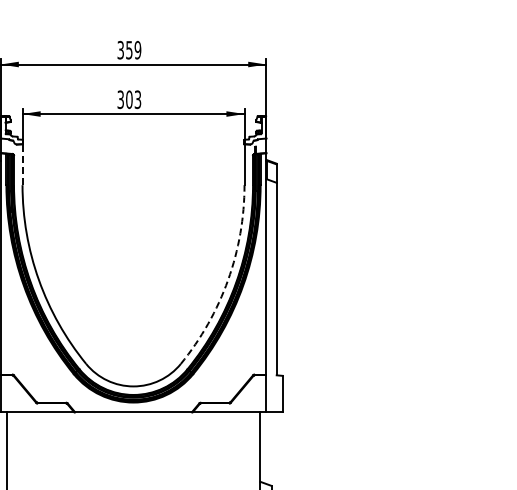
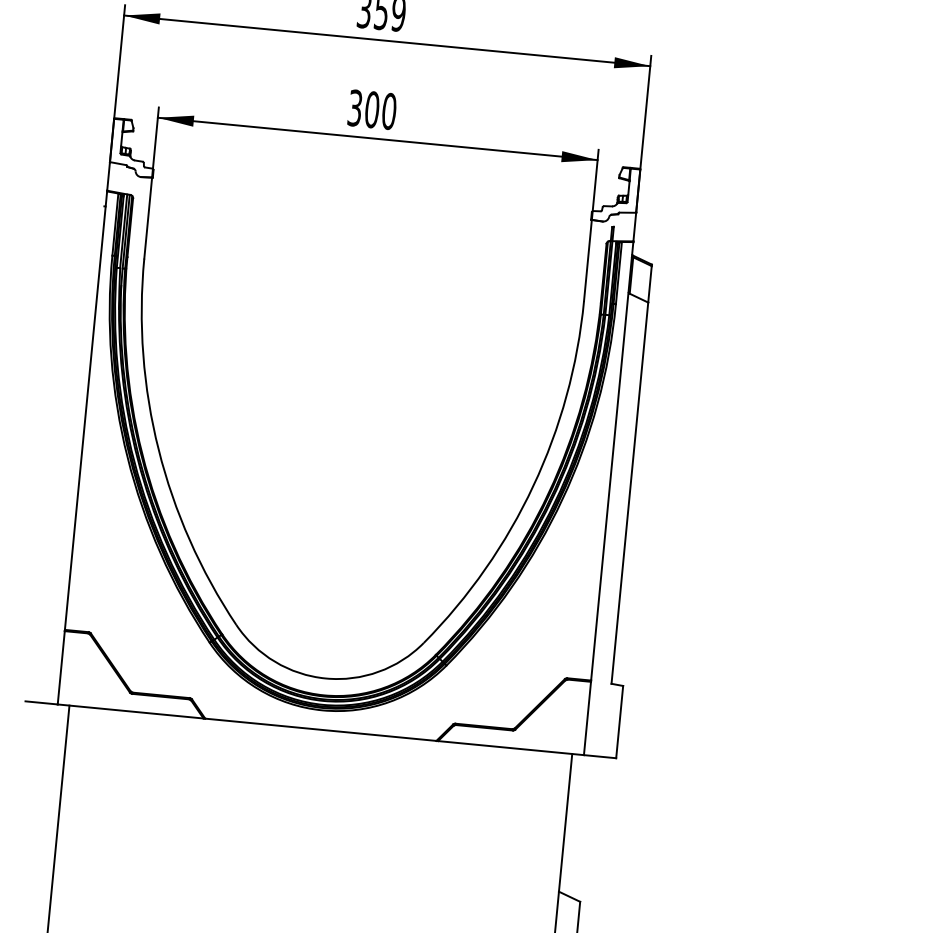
text: (137, 99) -> (388, 110), 303 -> 300
line: (22, 164) -> (148, 217), dashed -> solid
arc: (228, 280) -> (534, 486), dashed -> solid

